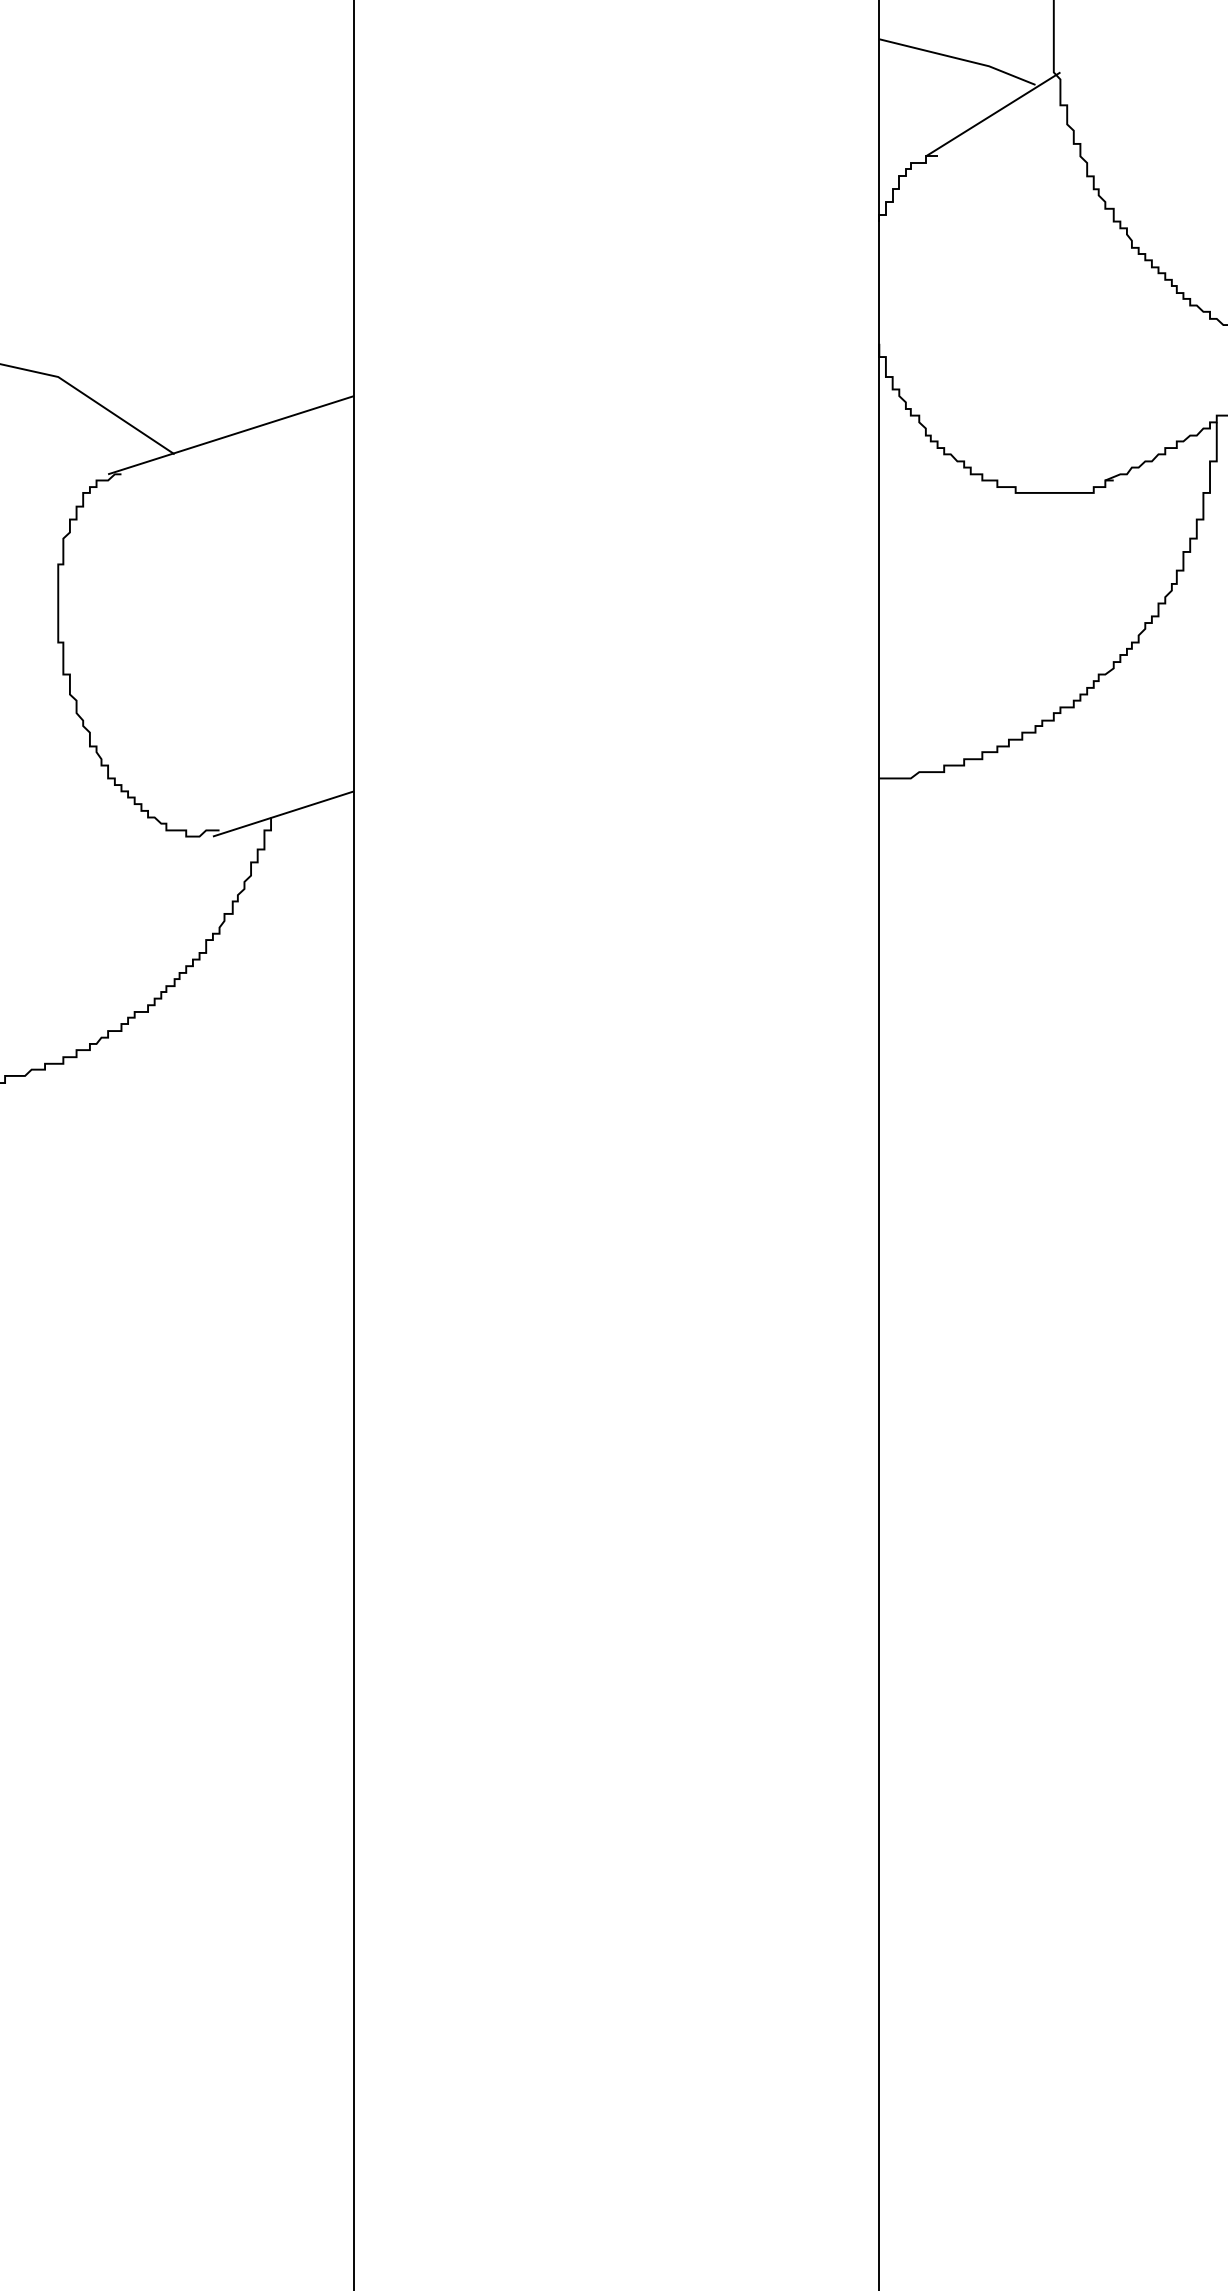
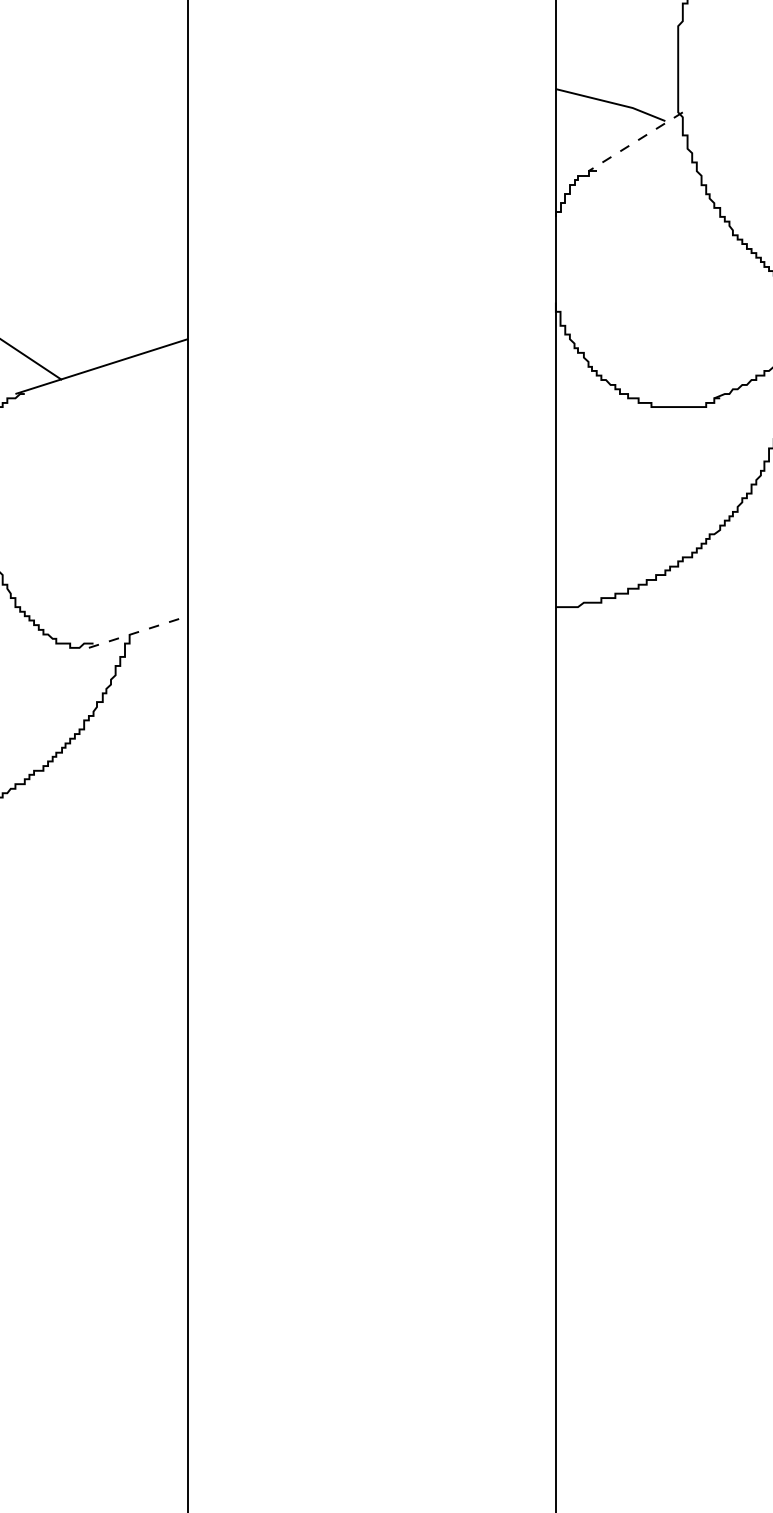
line: (992, 114) -> (635, 141), solid -> dashed
line: (283, 813) -> (138, 631), solid -> dashed

